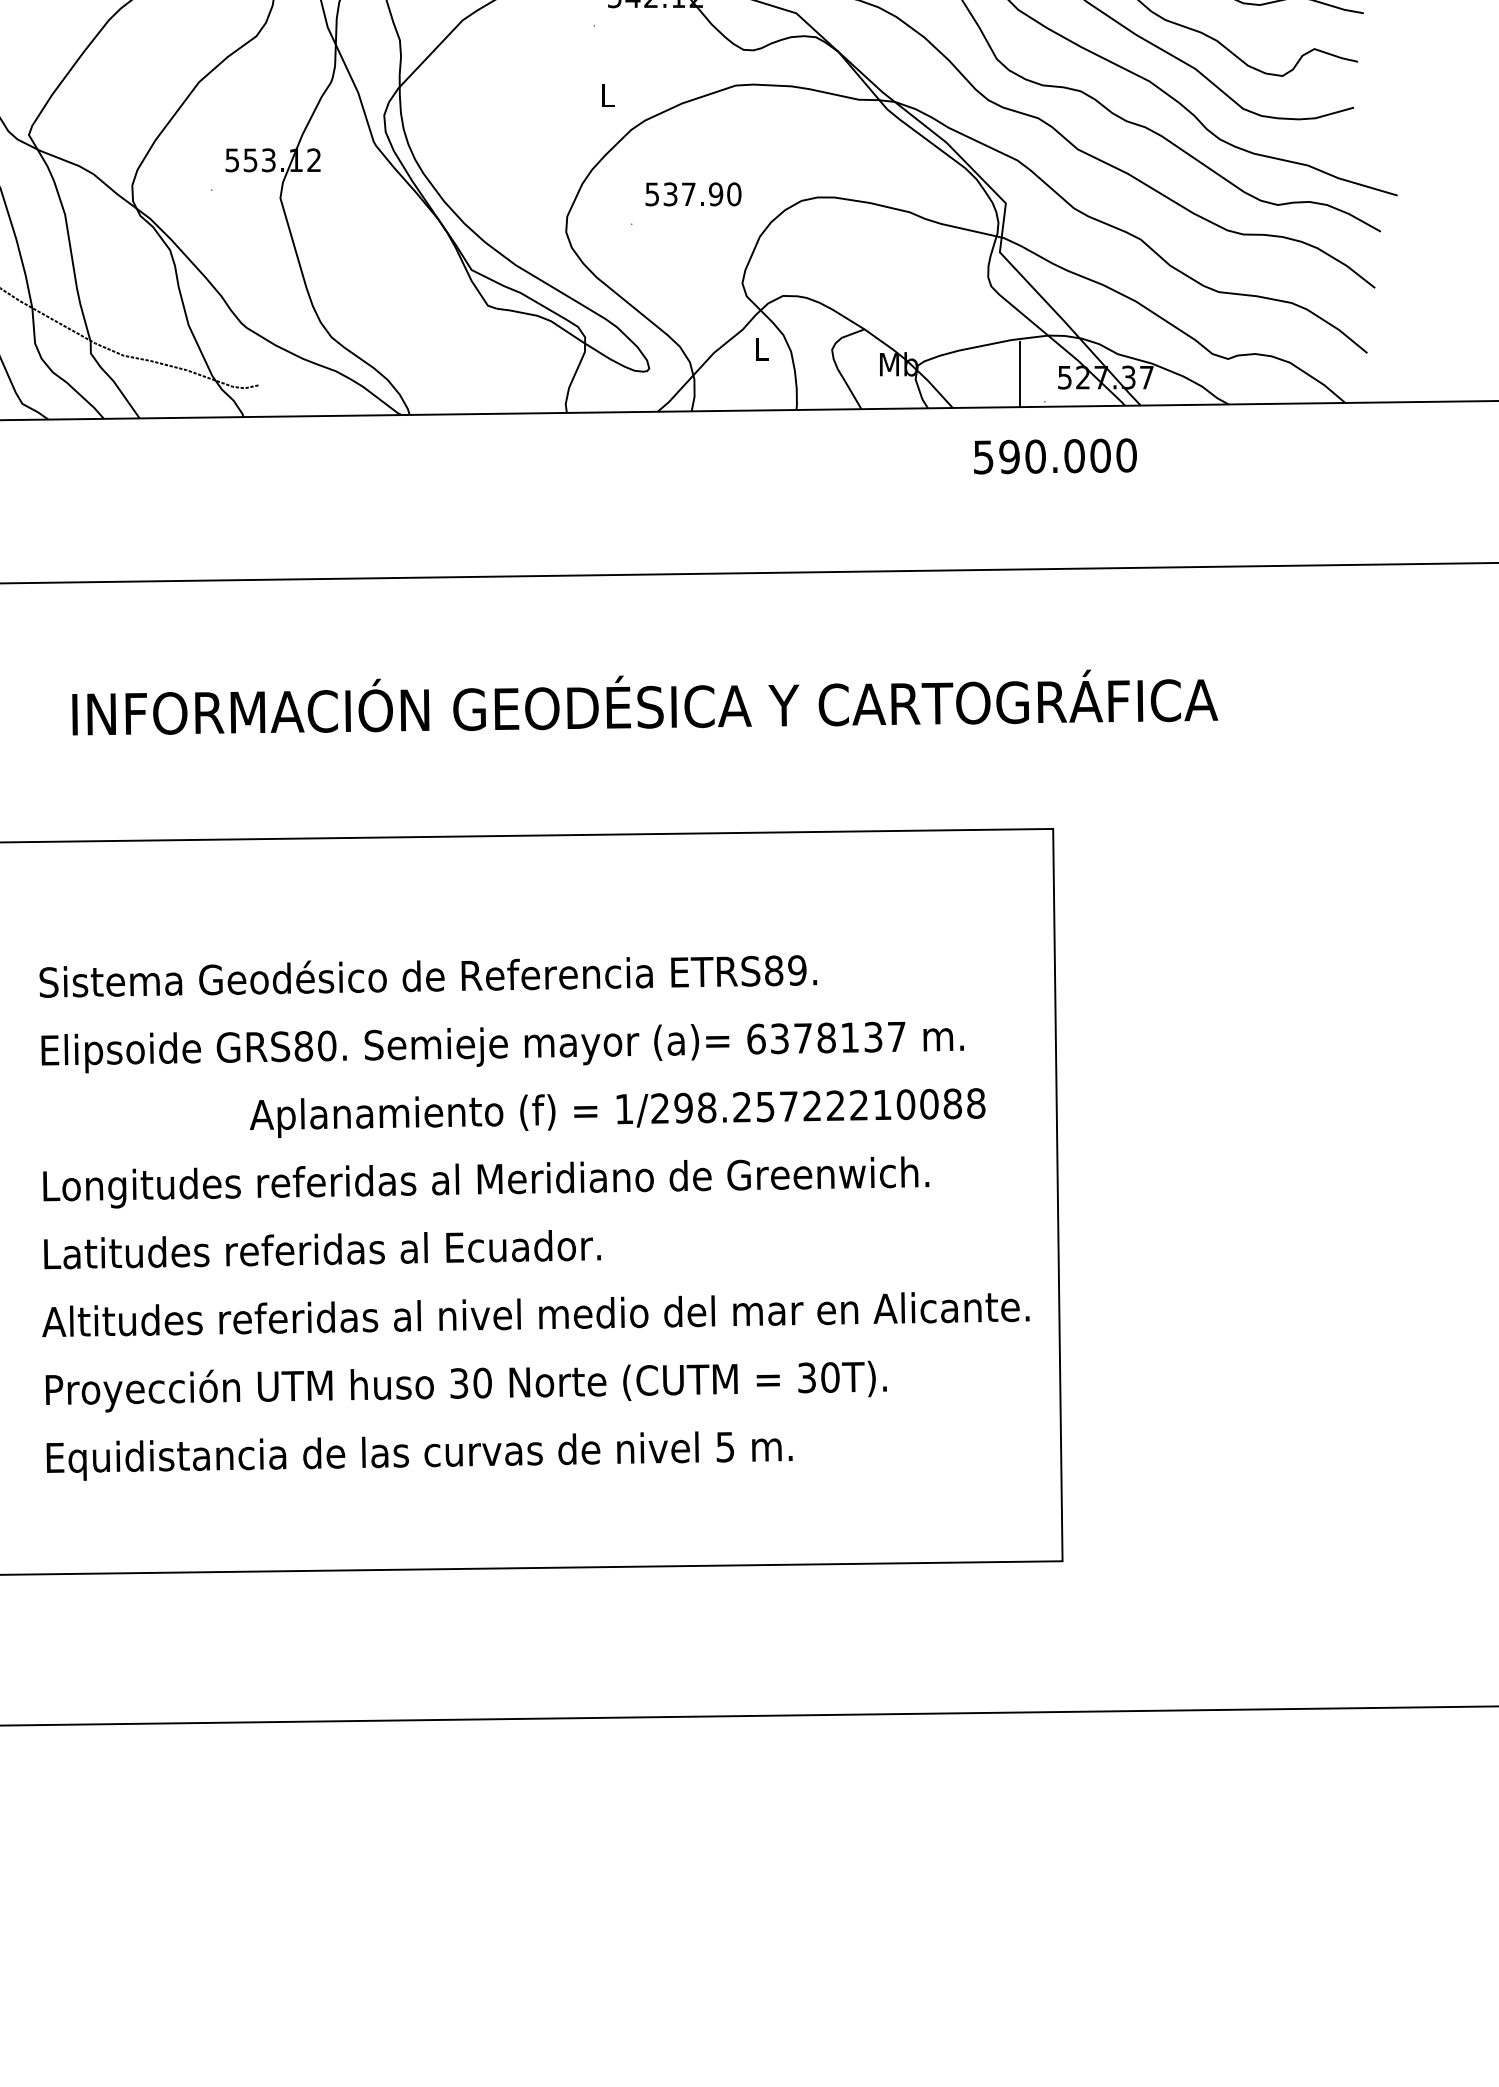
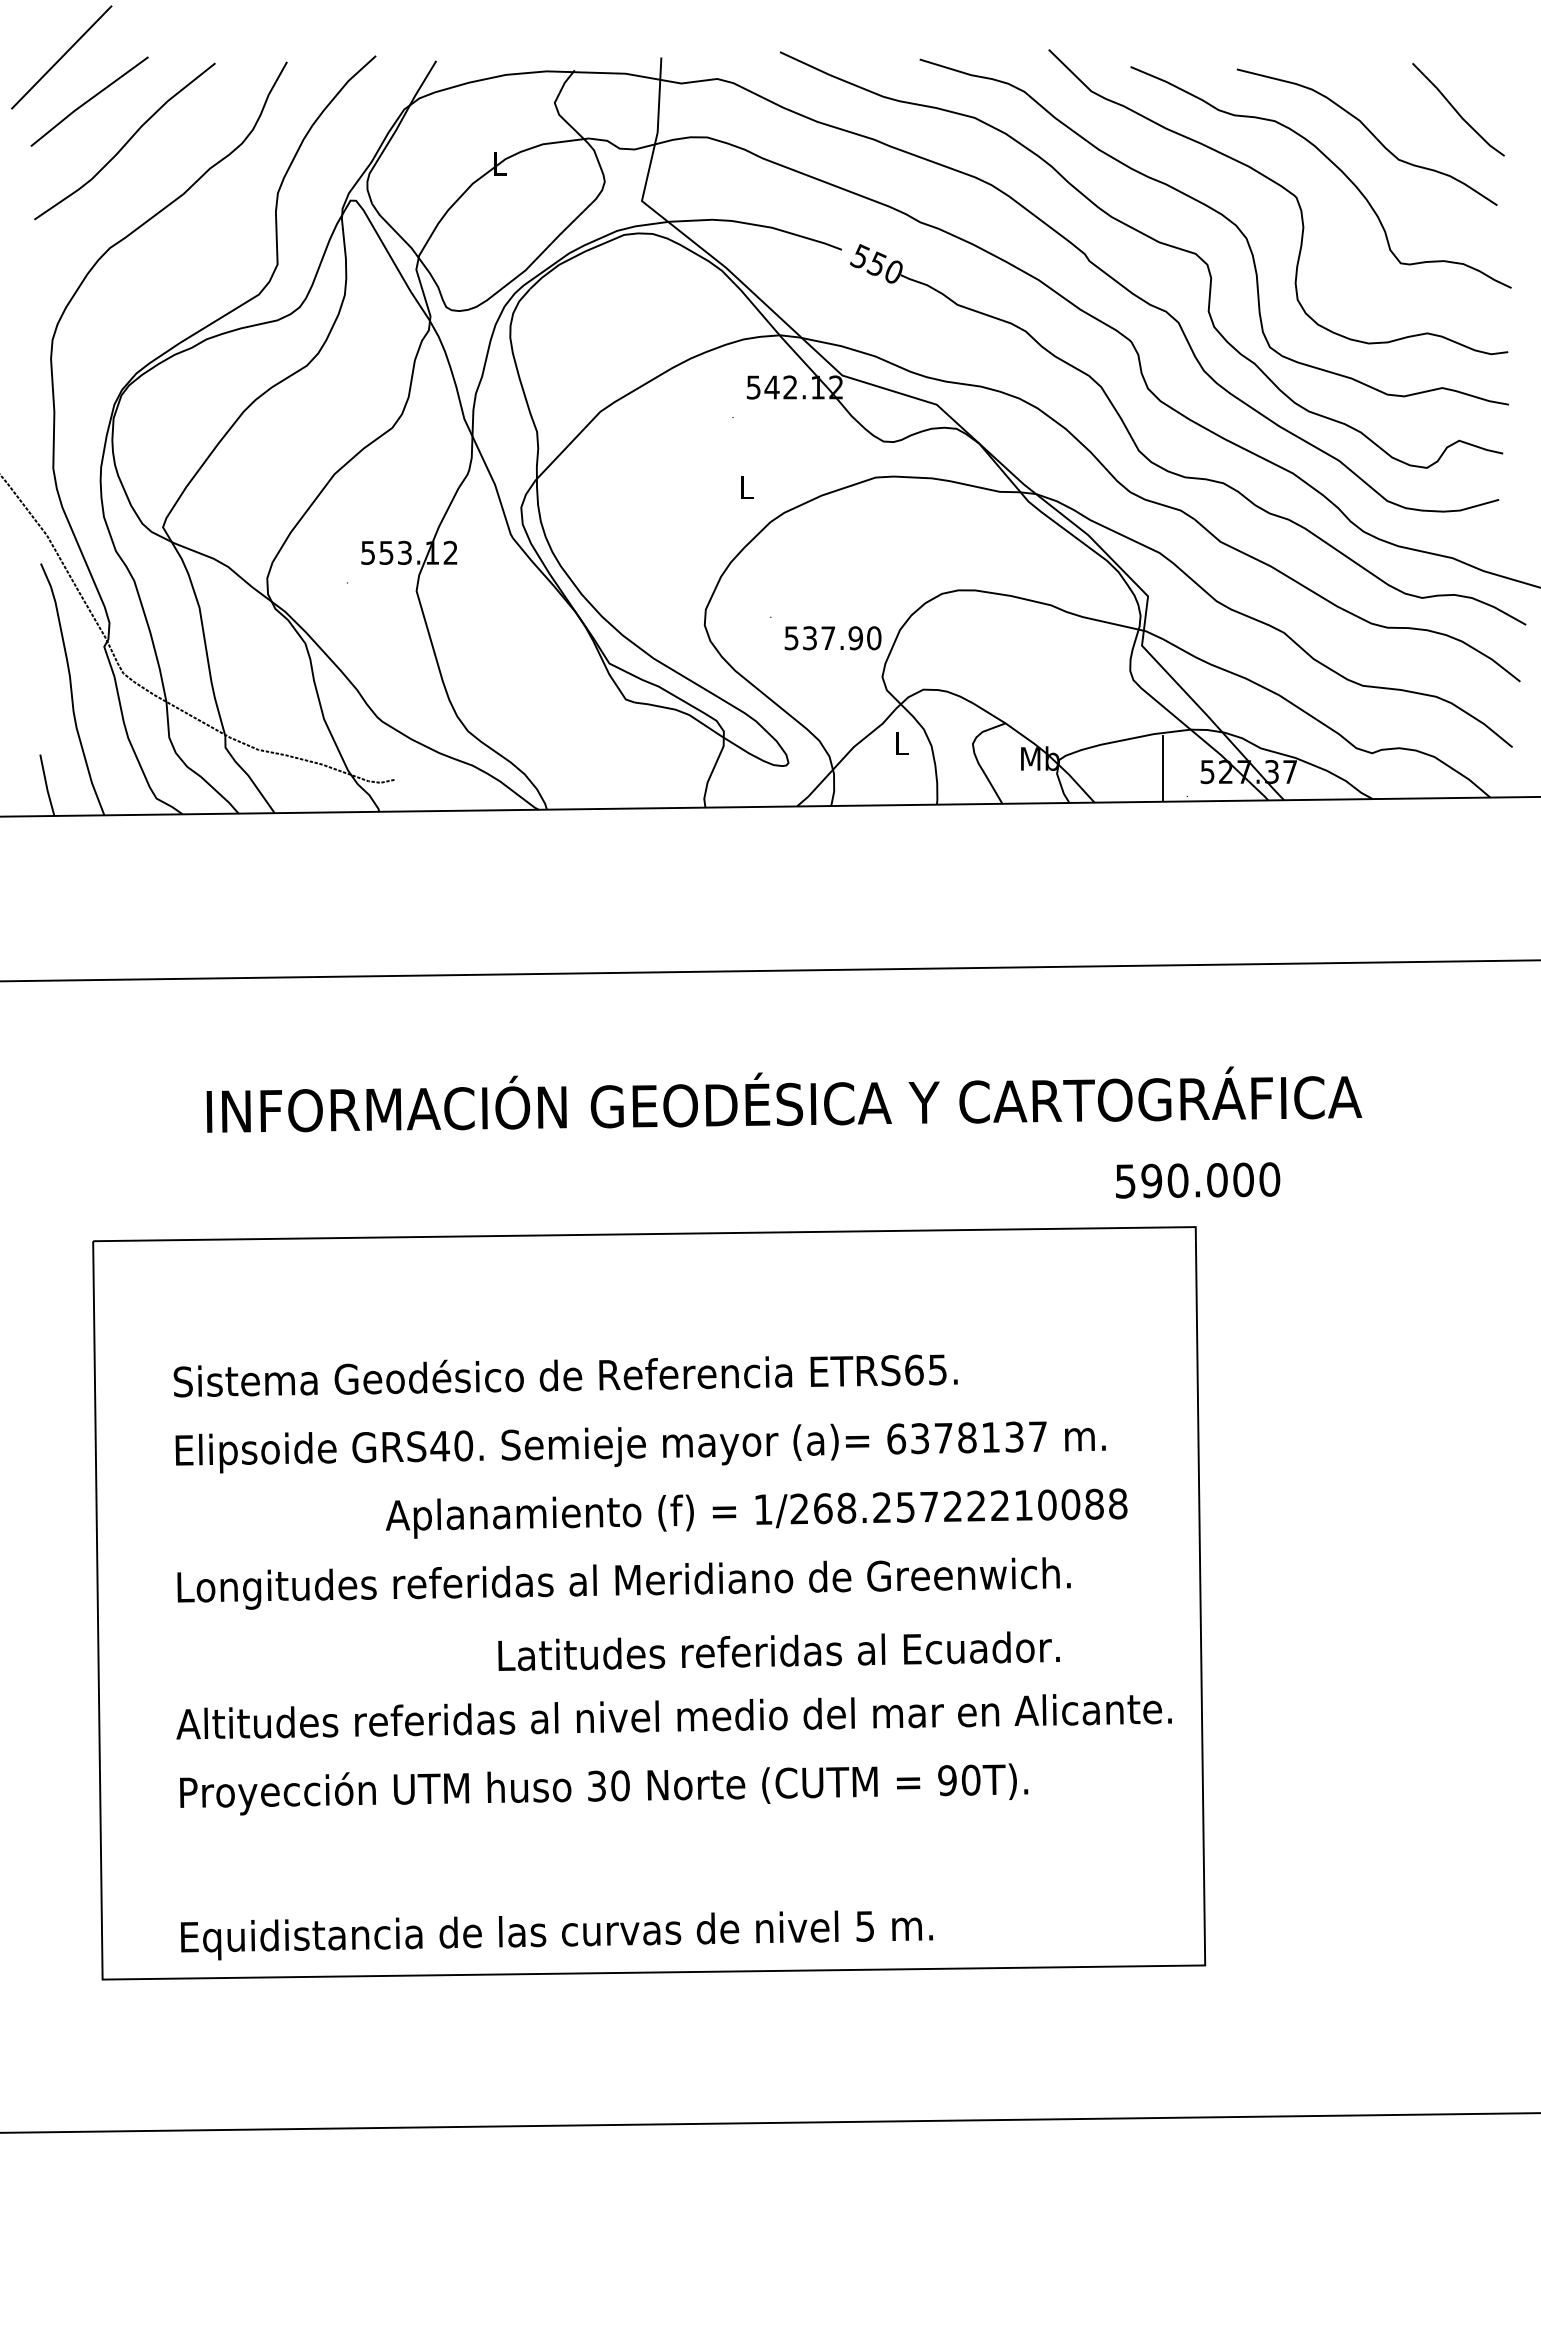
text: (692, 194) -> (832, 638), moved
text: (1055, 456) -> (1198, 1180), moved
text: (786, 970) -> (926, 1369), ETRS89. -> ETRS65.
text: (303, 1045) -> (439, 1445), GRS80. -> GRS40.
text: (682, 1108) -> (822, 1508), 1/298.25722210088 -> 1/268.25722210088
text: (321, 1249) -> (778, 1651), moved
text: (806, 1377) -> (947, 1780), 30T). -> 90T).
text: (419, 1456) -> (556, 1935), moved

